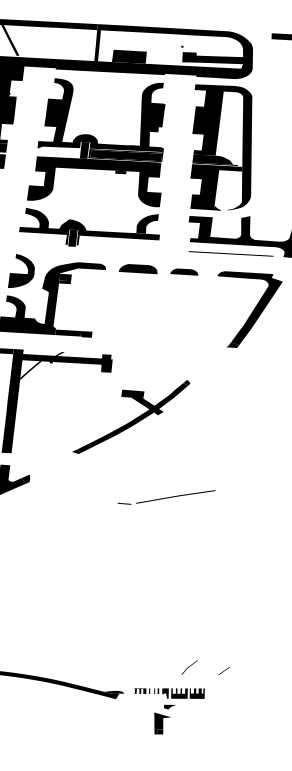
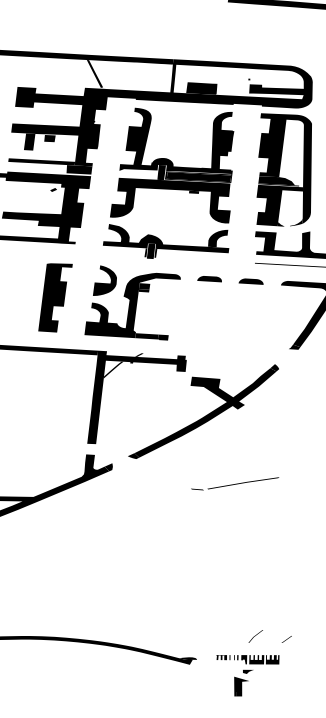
part: (137, 269) -> (209, 279), size x0.71
part: (131, 416) -> (203, 411), size x1.43
part: (169, 711) -> (247, 675), moved

